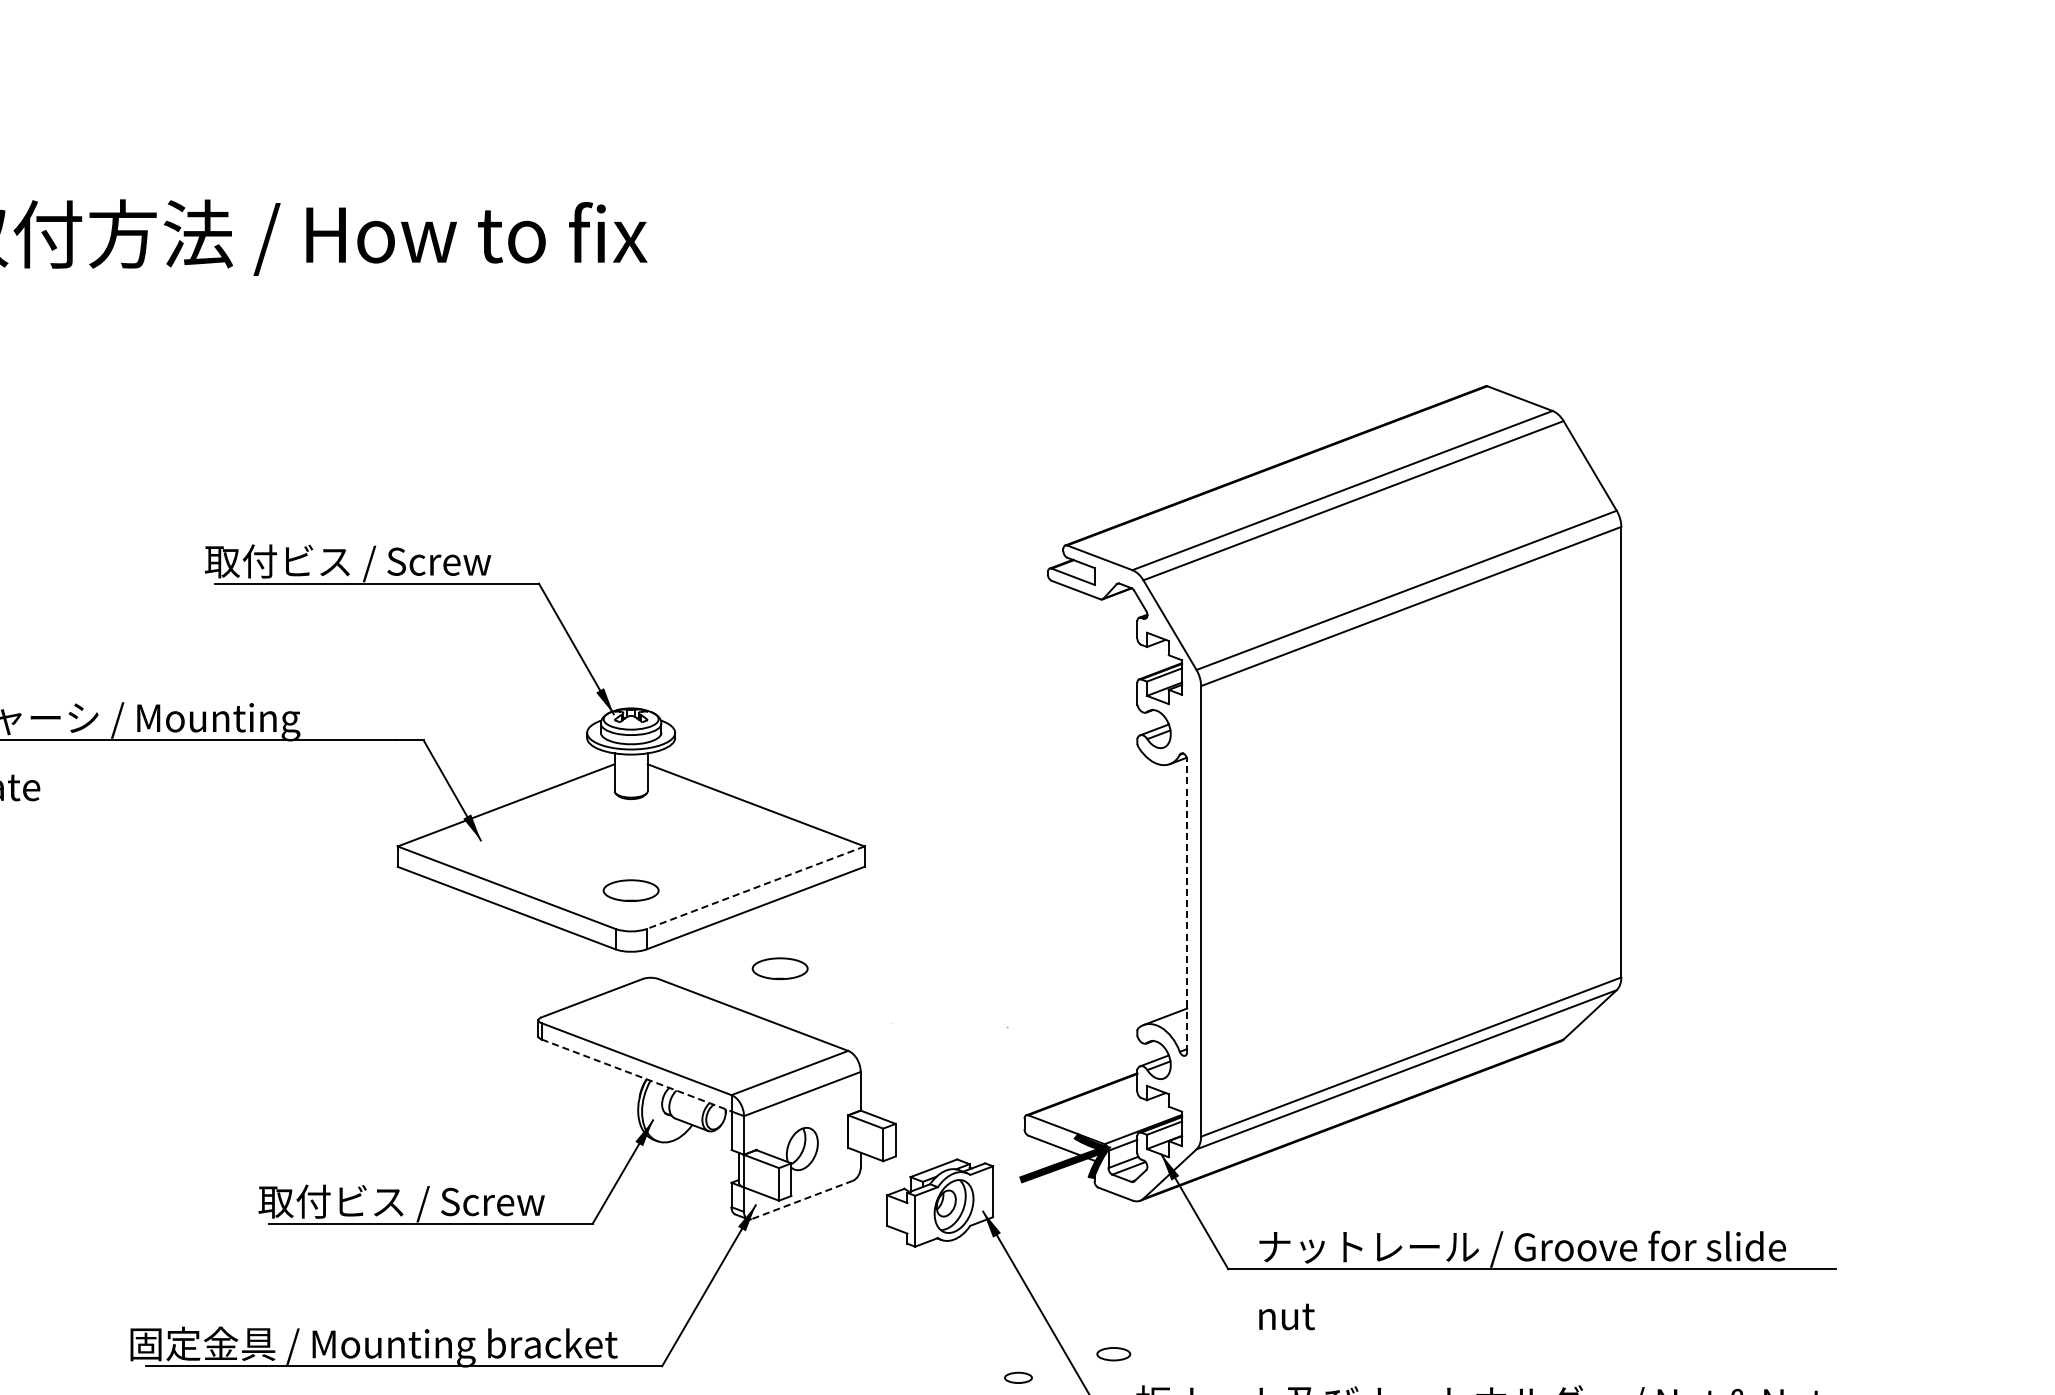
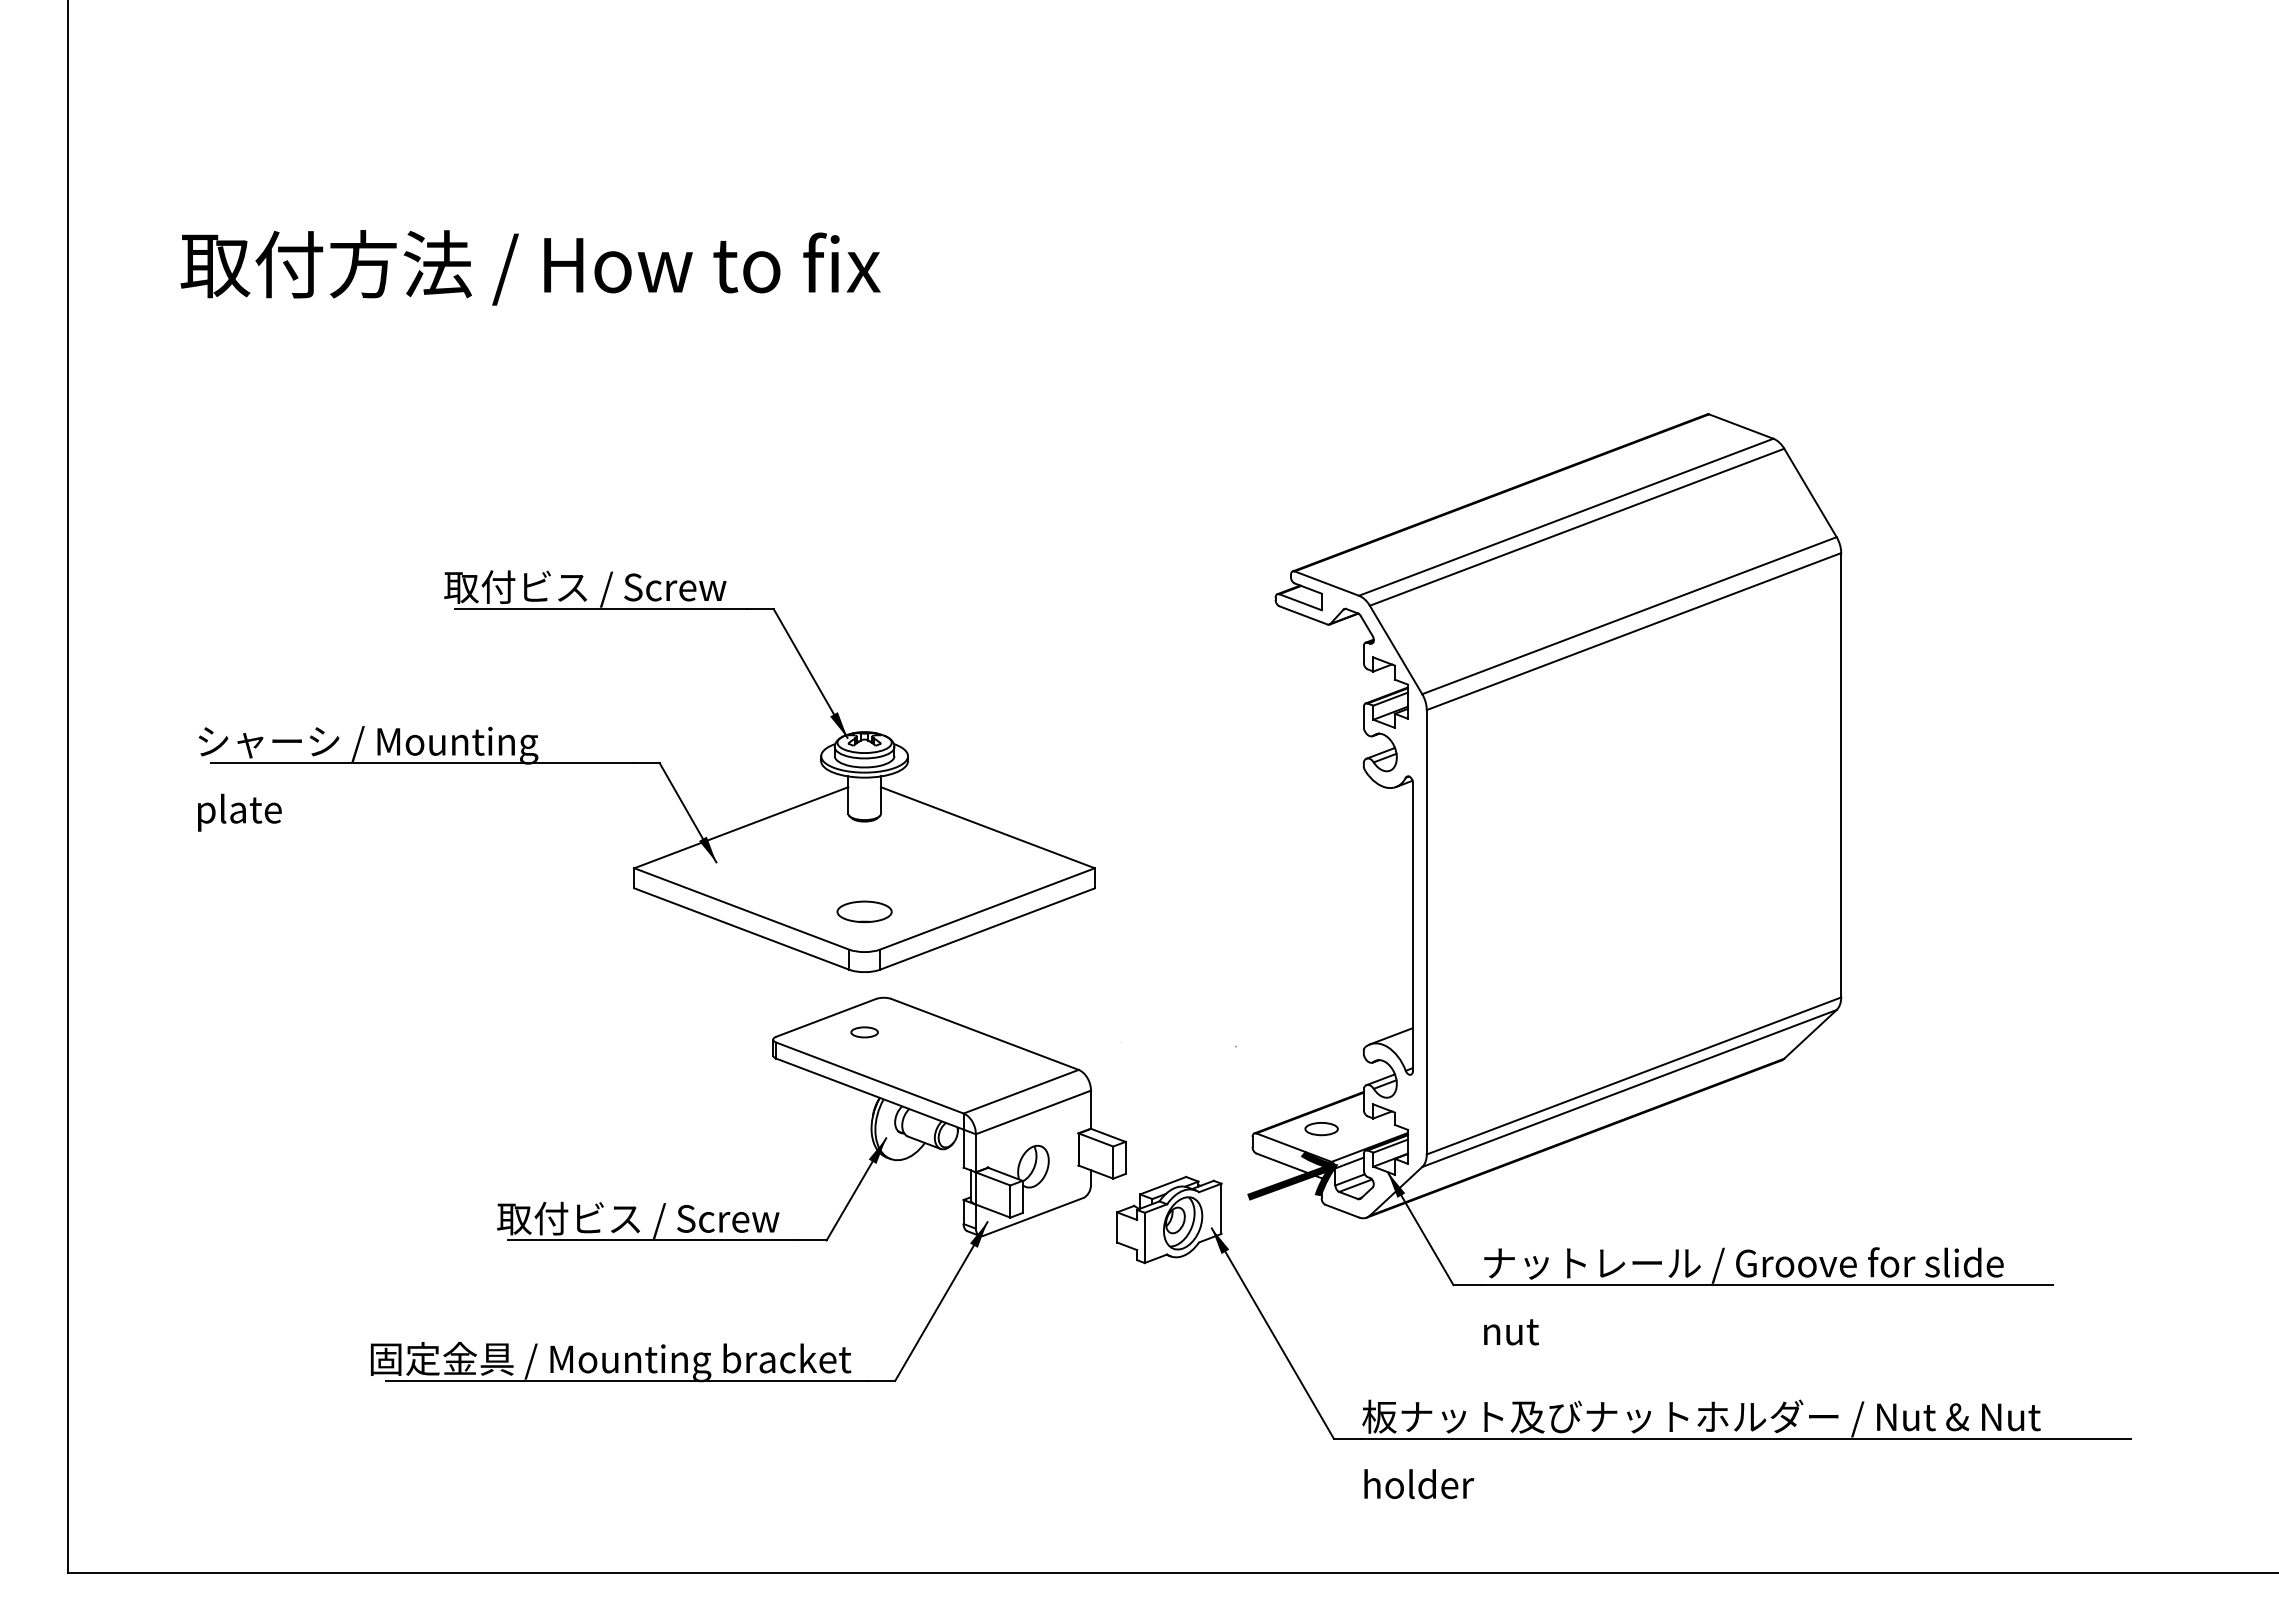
line: (755, 887) -> (987, 908), dashed -> solid
line: (1186, 905) -> (1412, 926), dashed -> solid
part: (780, 968) -> (1011, 988), removed
line: (637, 1075) -> (870, 1094), dashed -> solid
line: (802, 1200) -> (1033, 1217), dashed -> solid
part: (1113, 1354) -> (1321, 1129), moved
part: (1018, 1377) -> (864, 1032), moved

